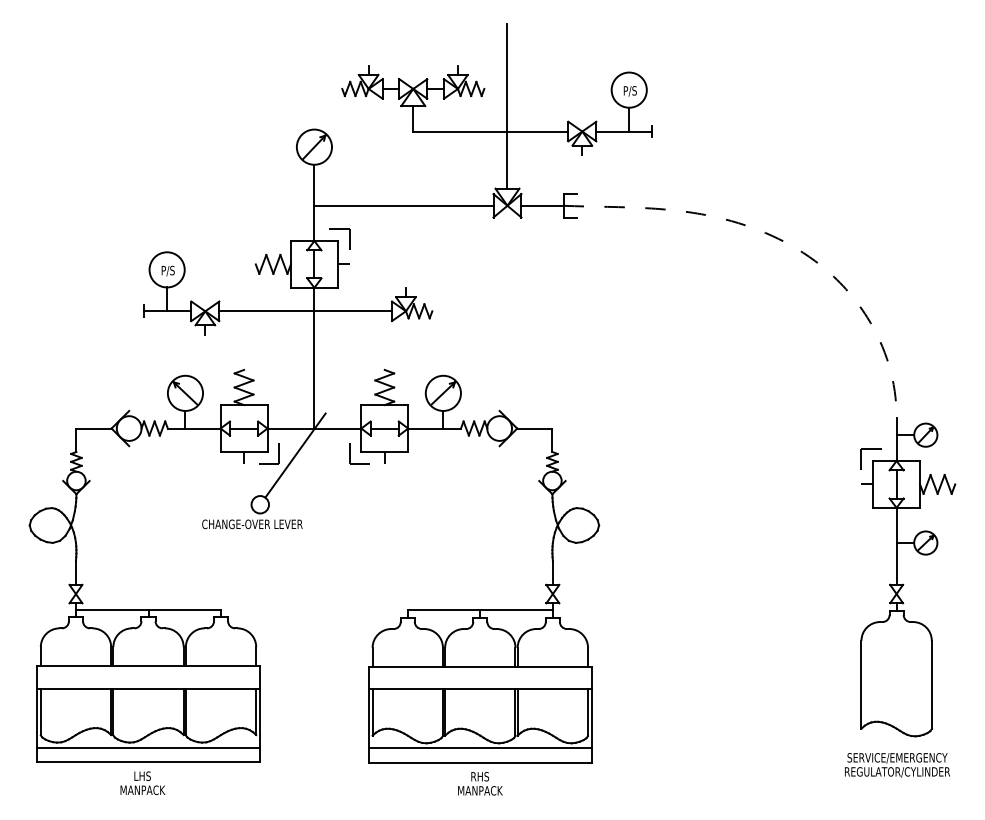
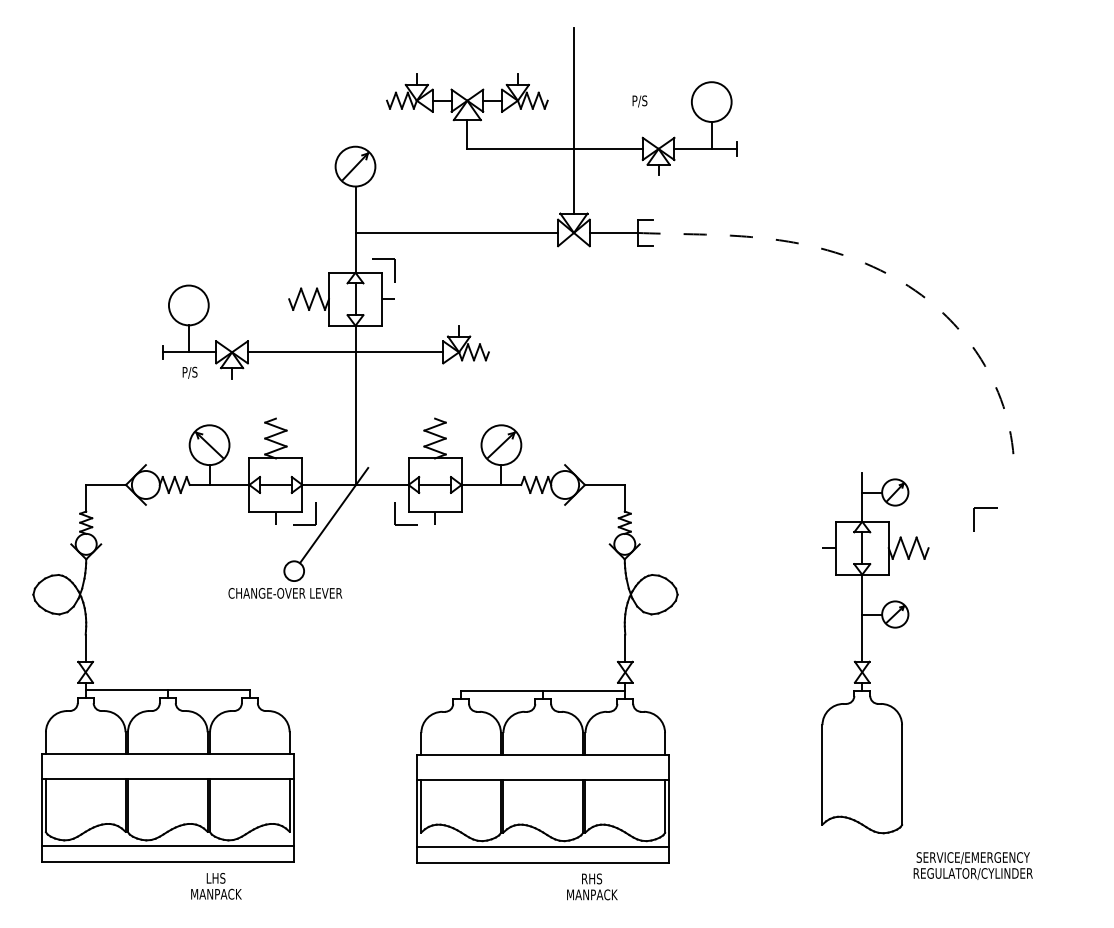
text: (629, 91) -> (639, 101), moved
text: (167, 270) -> (189, 372), moved
part: (903, 583) -> (869, 660), moved
text: (896, 764) -> (972, 865), moved
text: (142, 783) -> (216, 886), moved
text: (480, 783) -> (592, 886), moved

